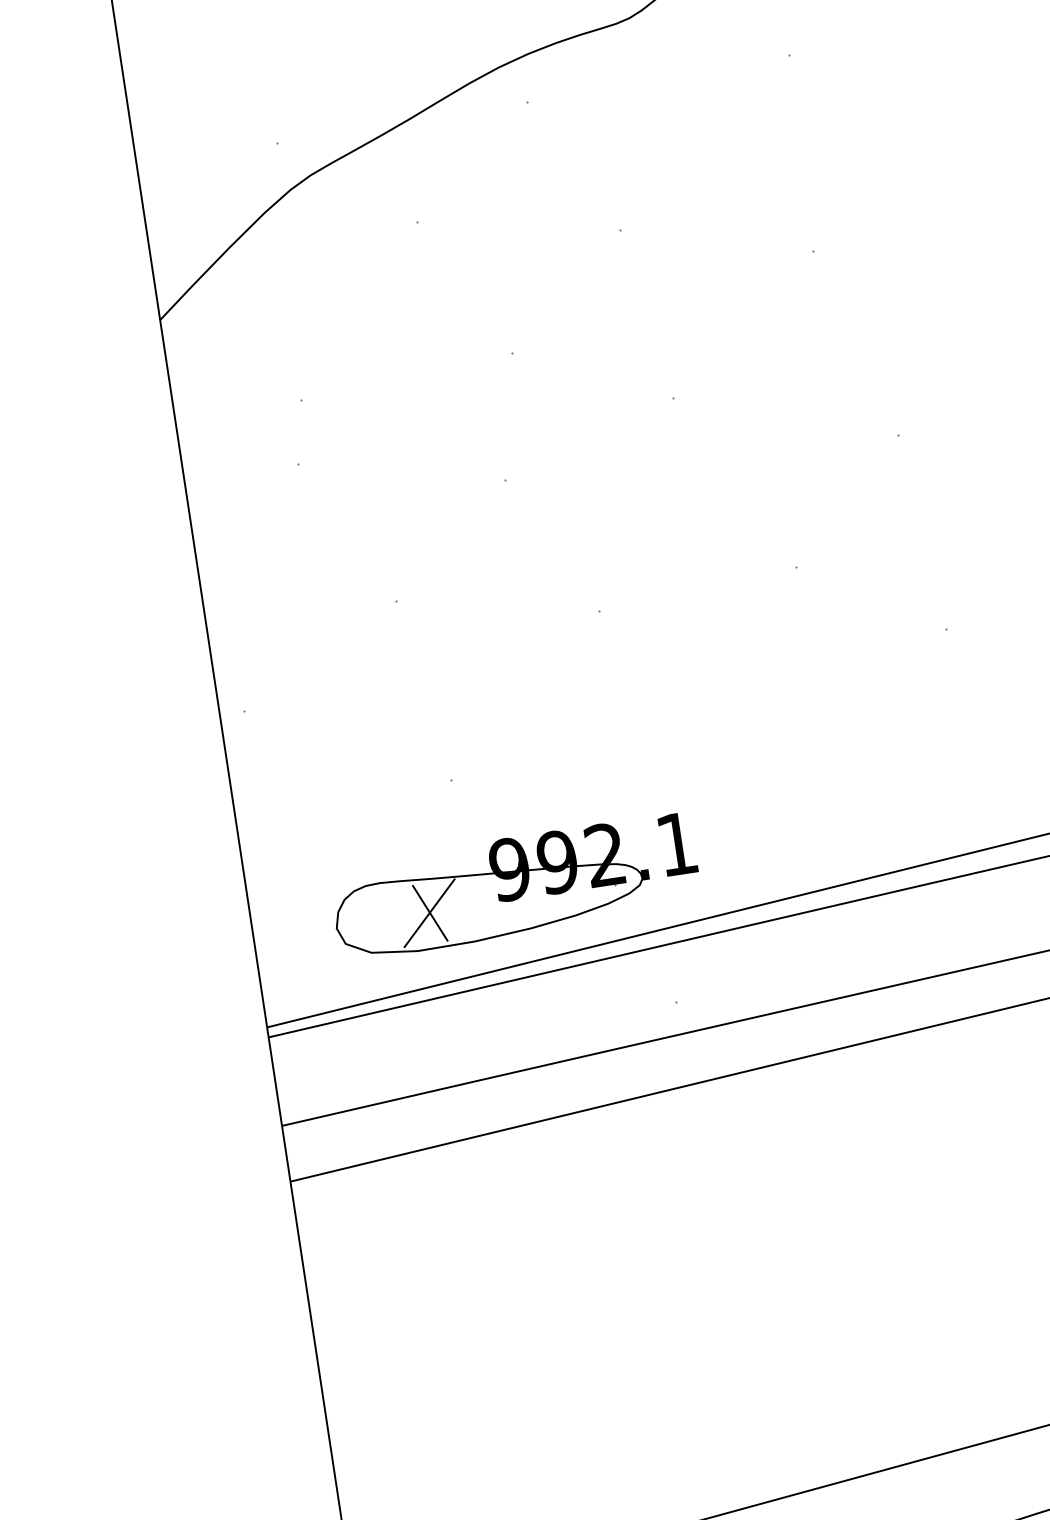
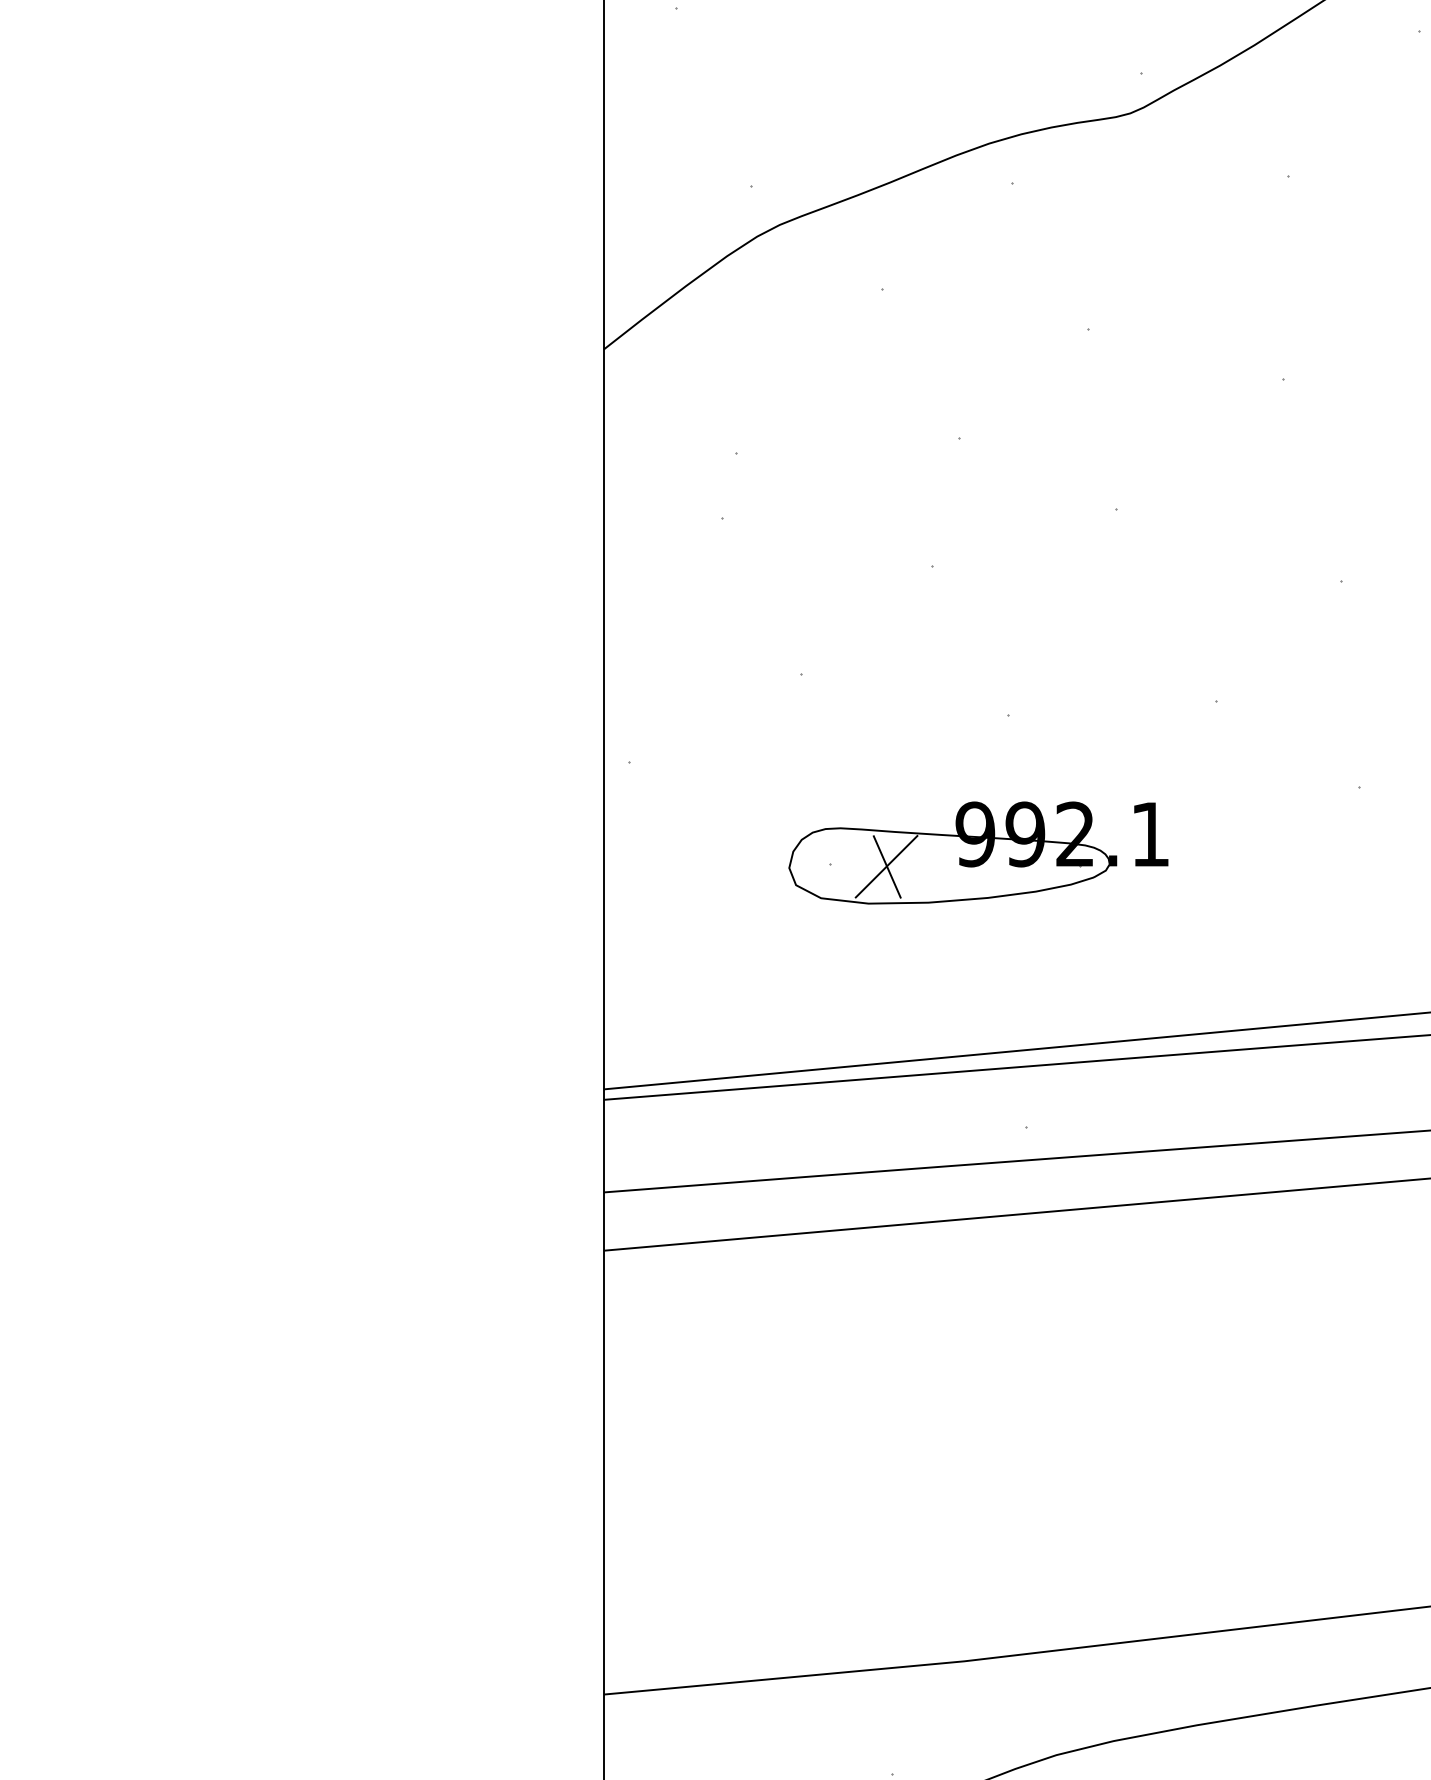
part: (515, 886) -> (978, 852), moved

